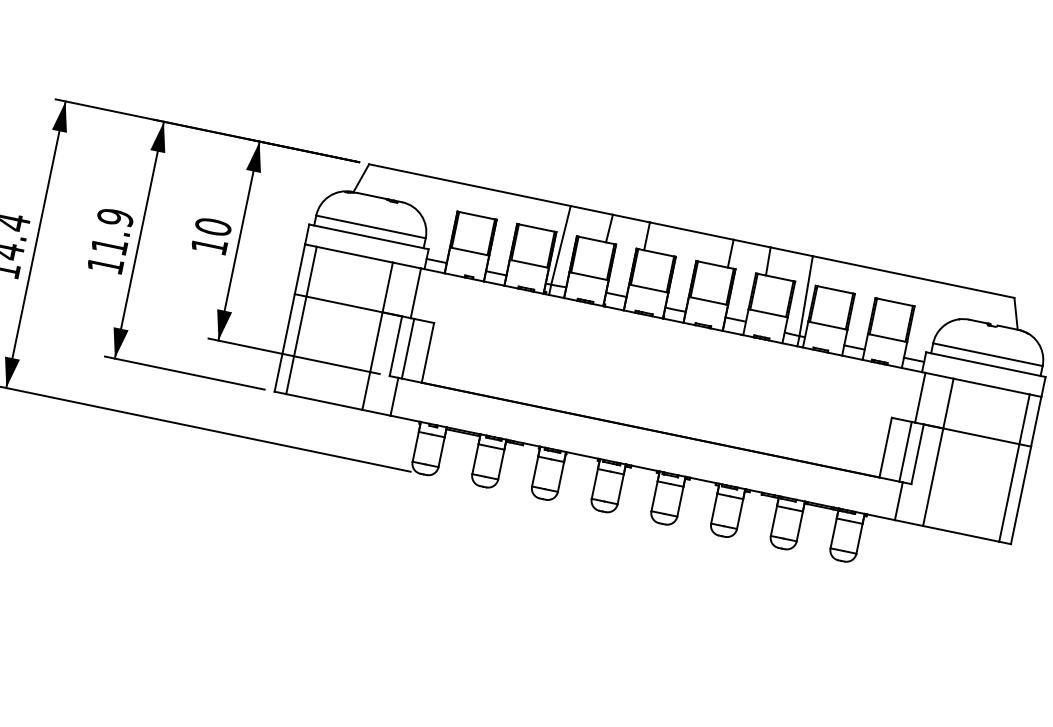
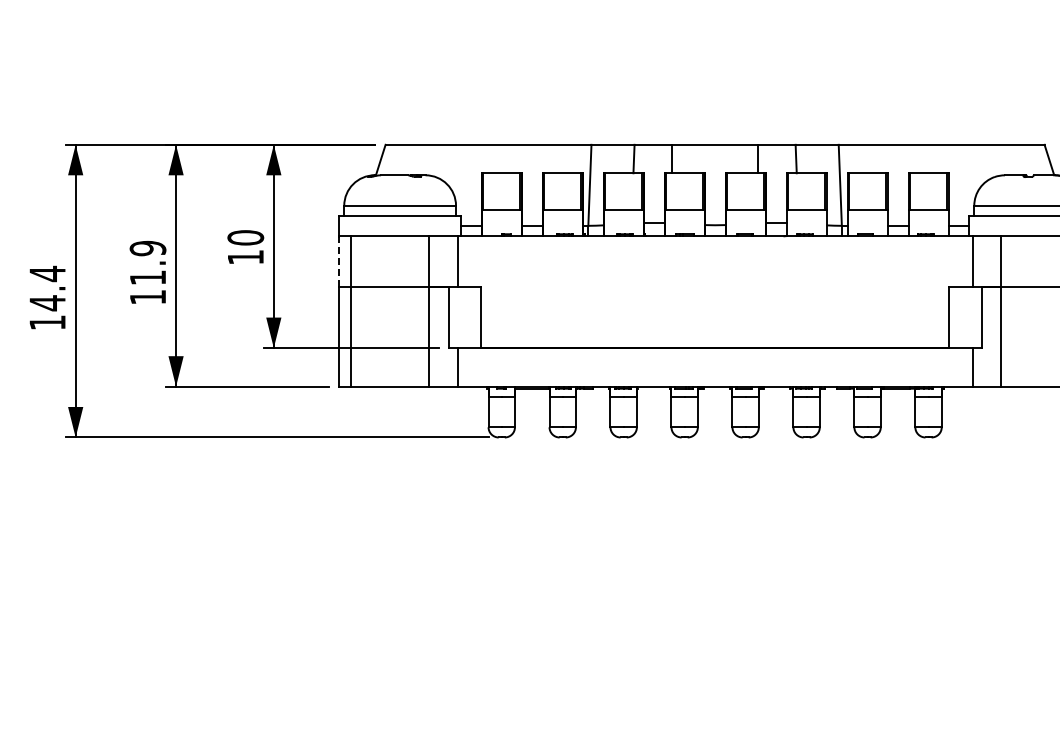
line: (300, 269) -> (339, 261), solid -> dashed
line: (408, 348) -> (461, 317), removed
line: (905, 451) -> (969, 317), removed

